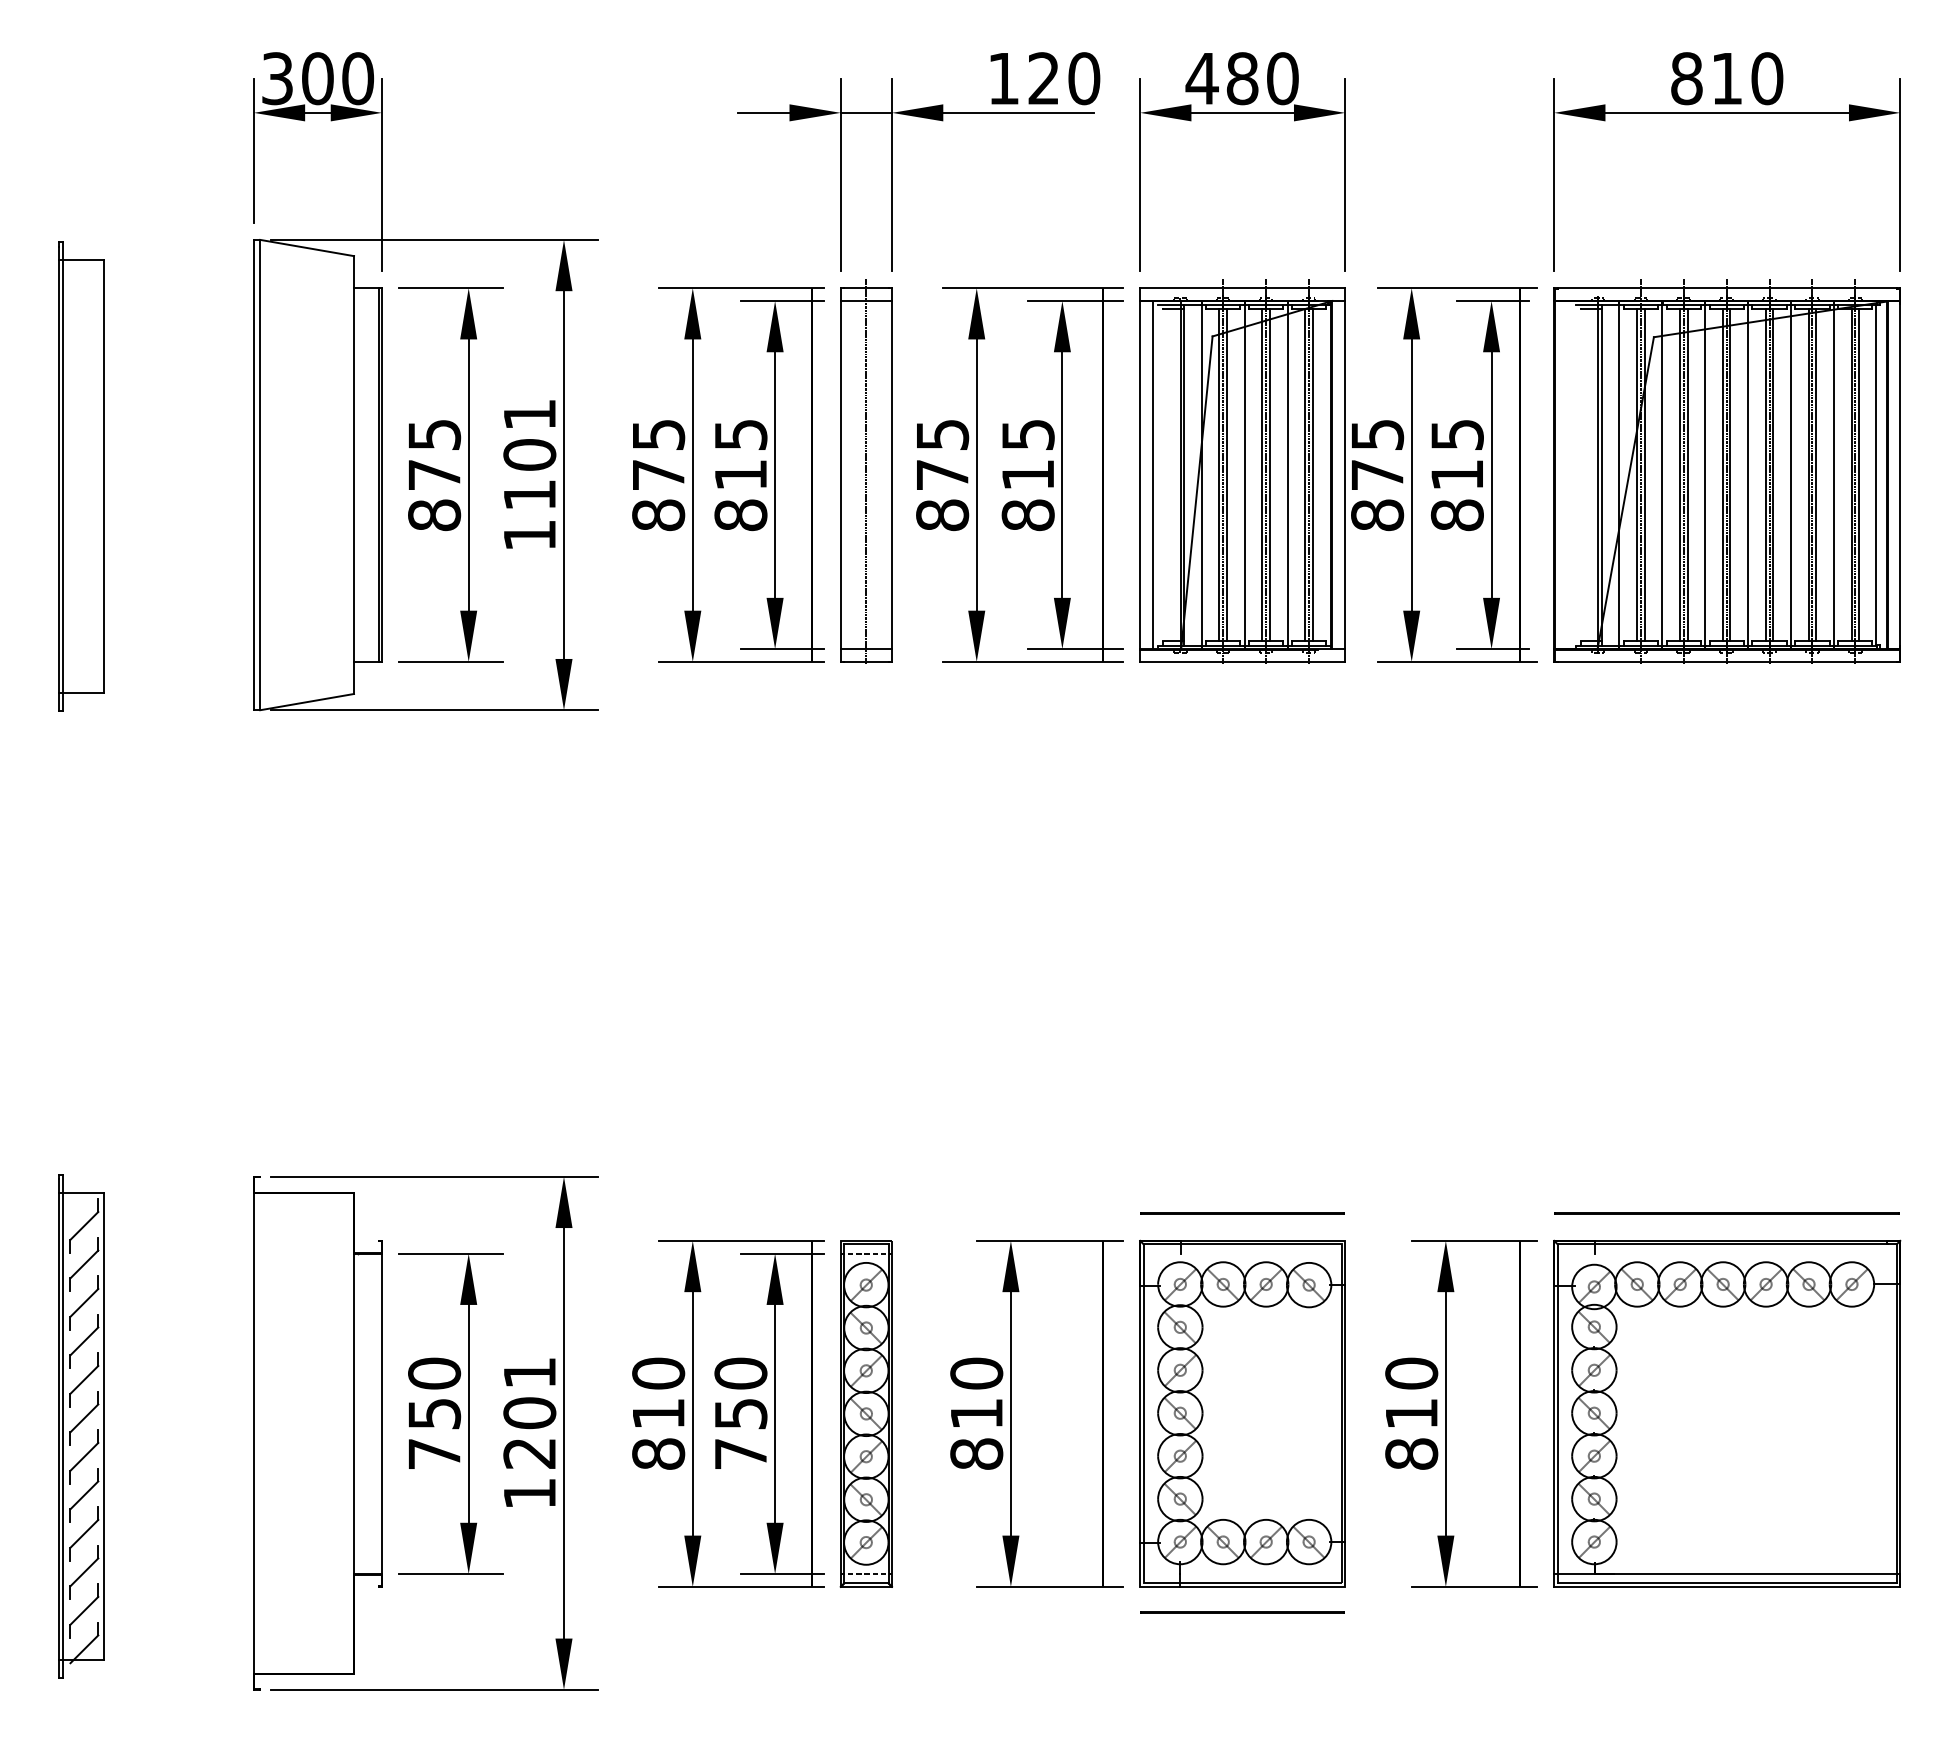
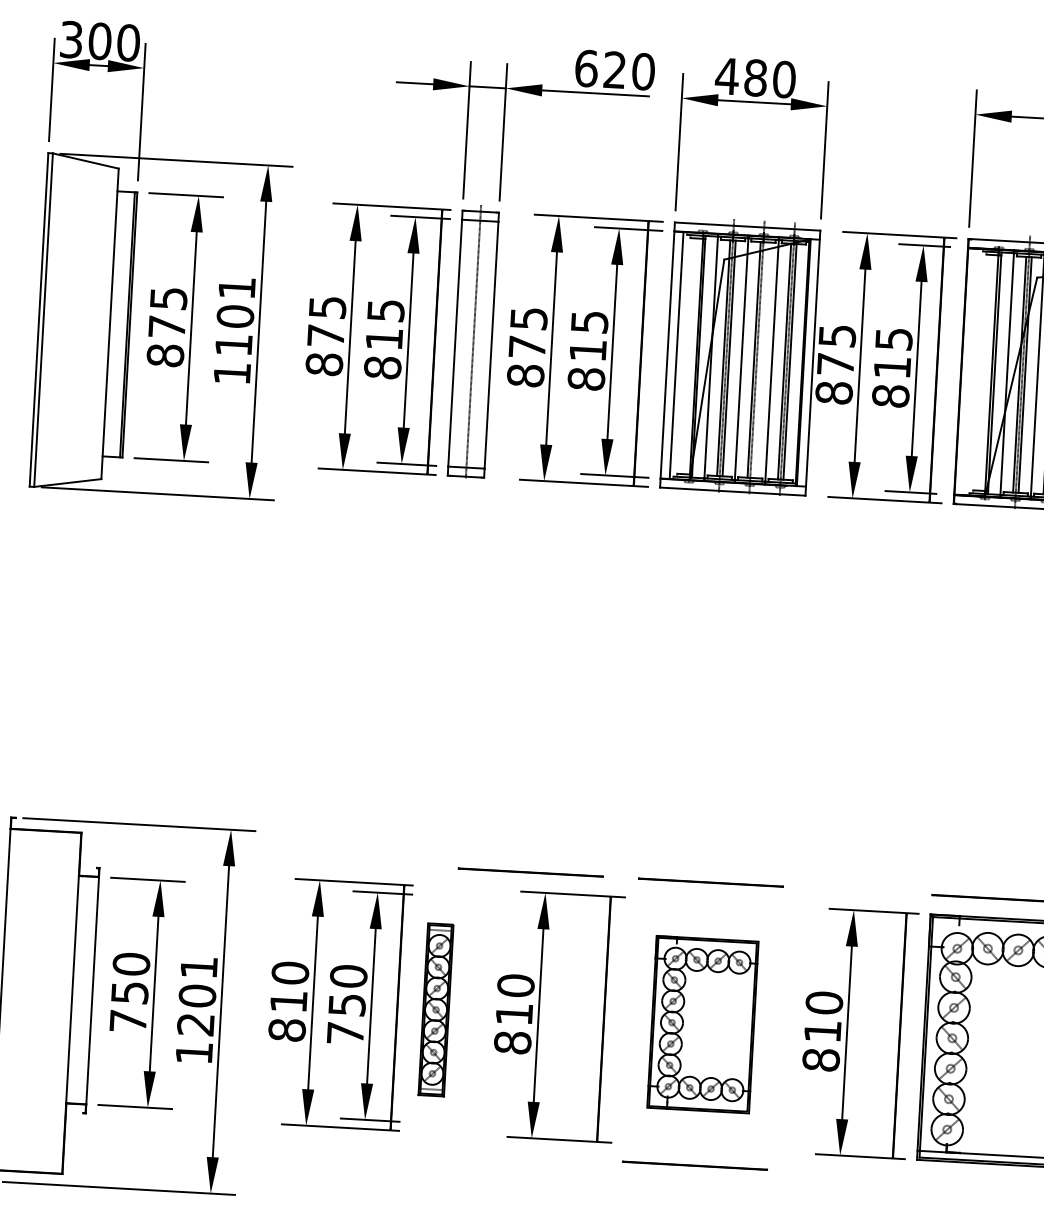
text: (1003, 78) -> (586, 68), 120 -> 620
line: (1270, 474) -> (759, 359), removed
line: (988, 1213) -> (530, 872), added
part: (865, 1413) -> (435, 1009), size x0.7
part: (1242, 1413) -> (702, 1024), size x0.7

